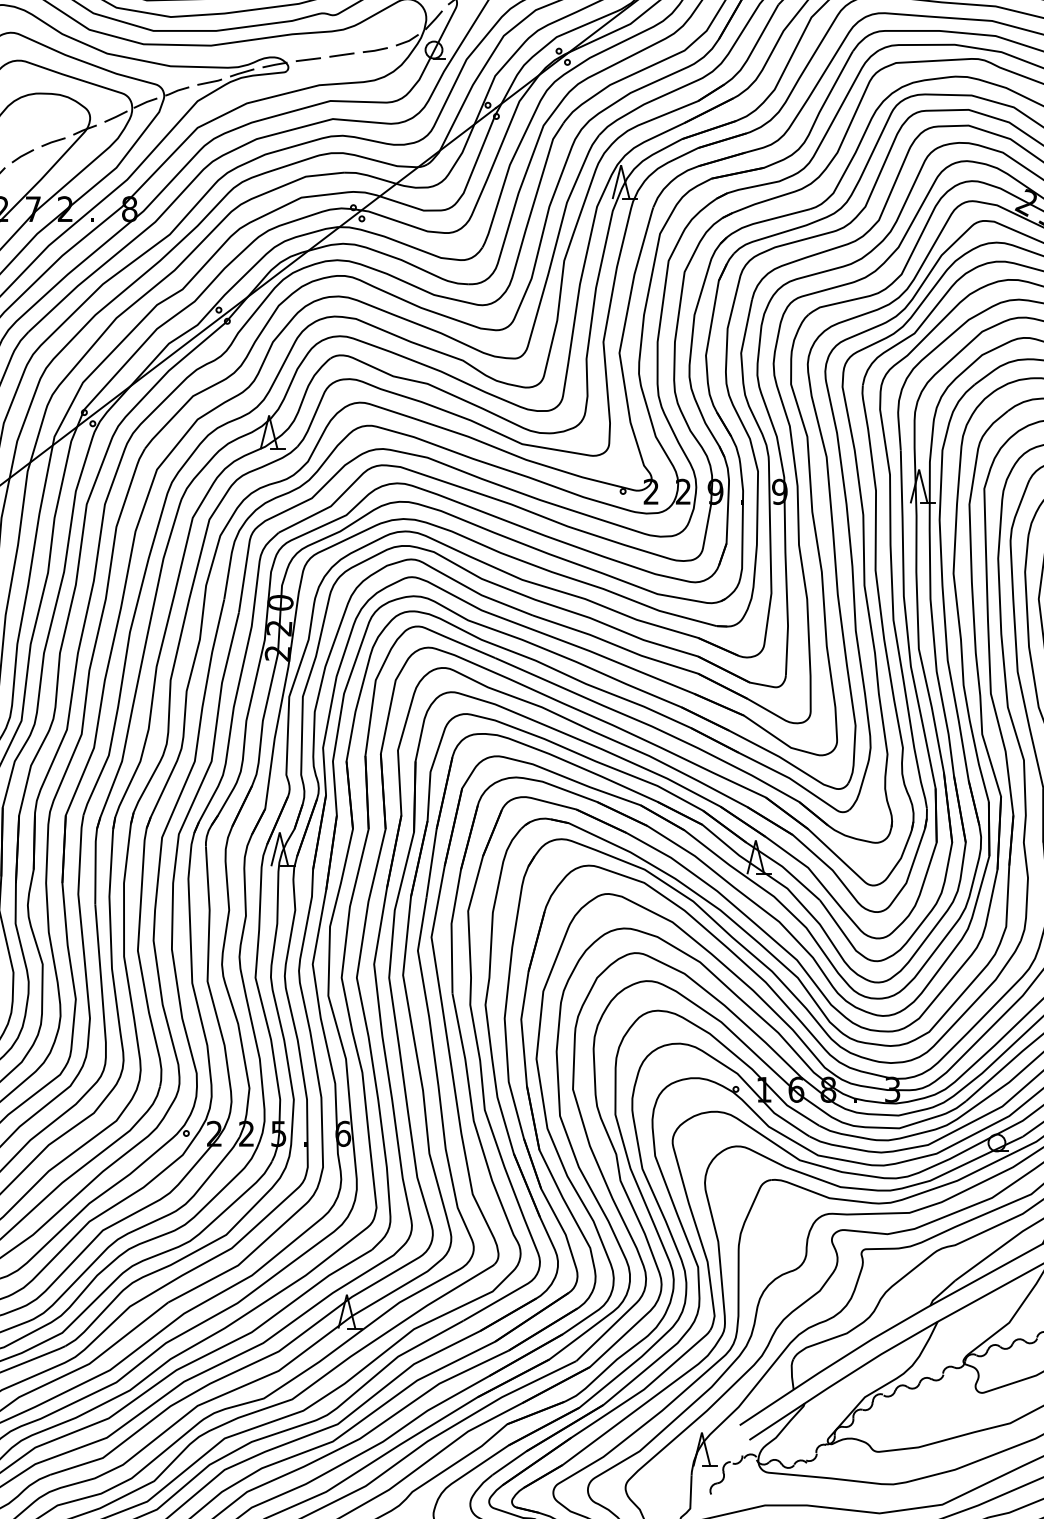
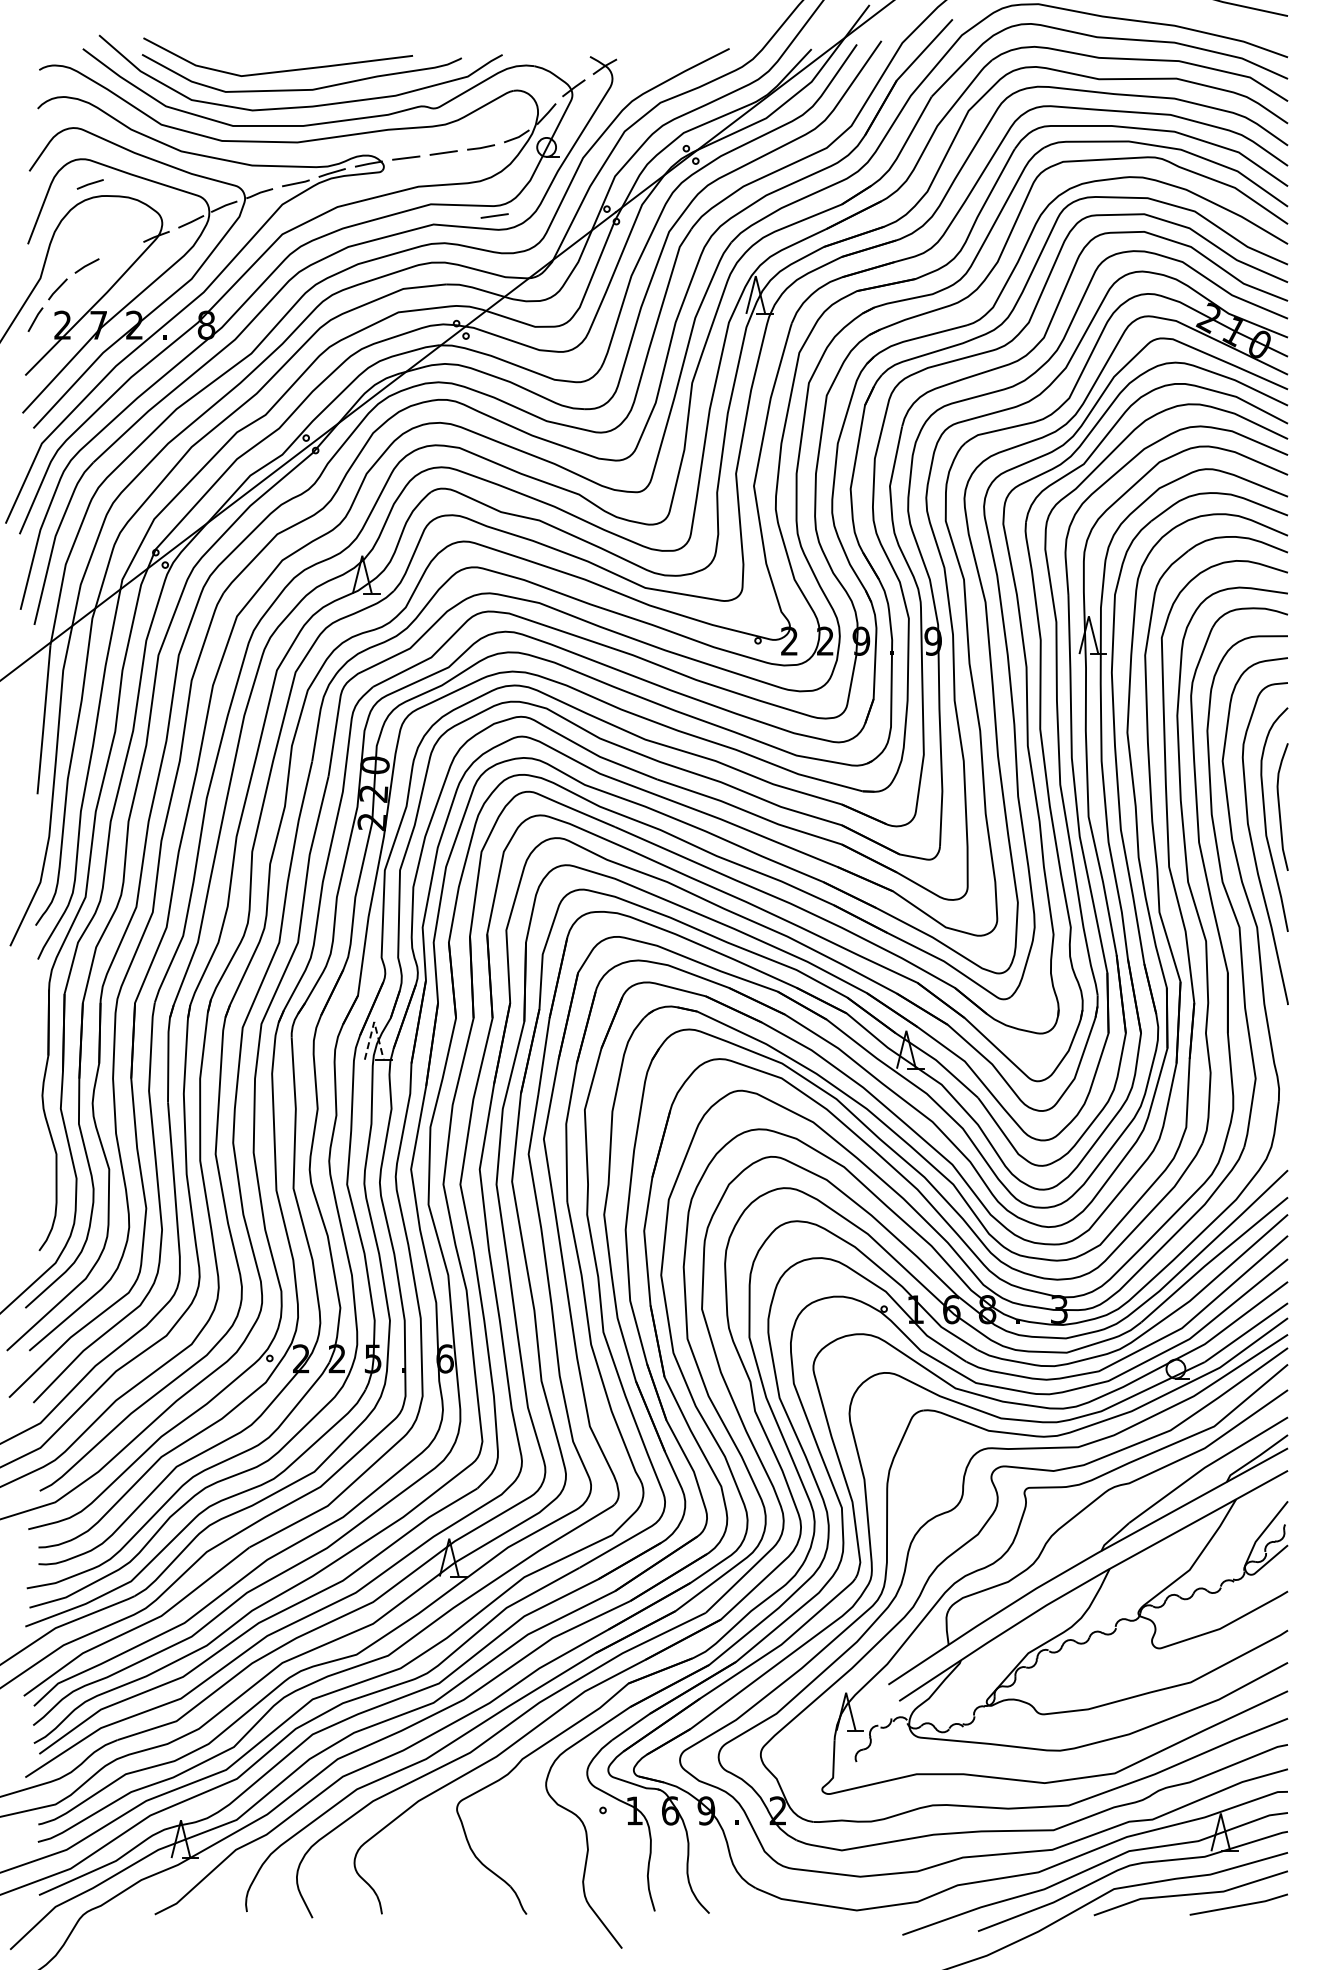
line: (387, 110) -> (494, 215), added
line: (52, 142) -> (89, 184), moved
line: (280, 832) -> (374, 1021), solid -> dashed

